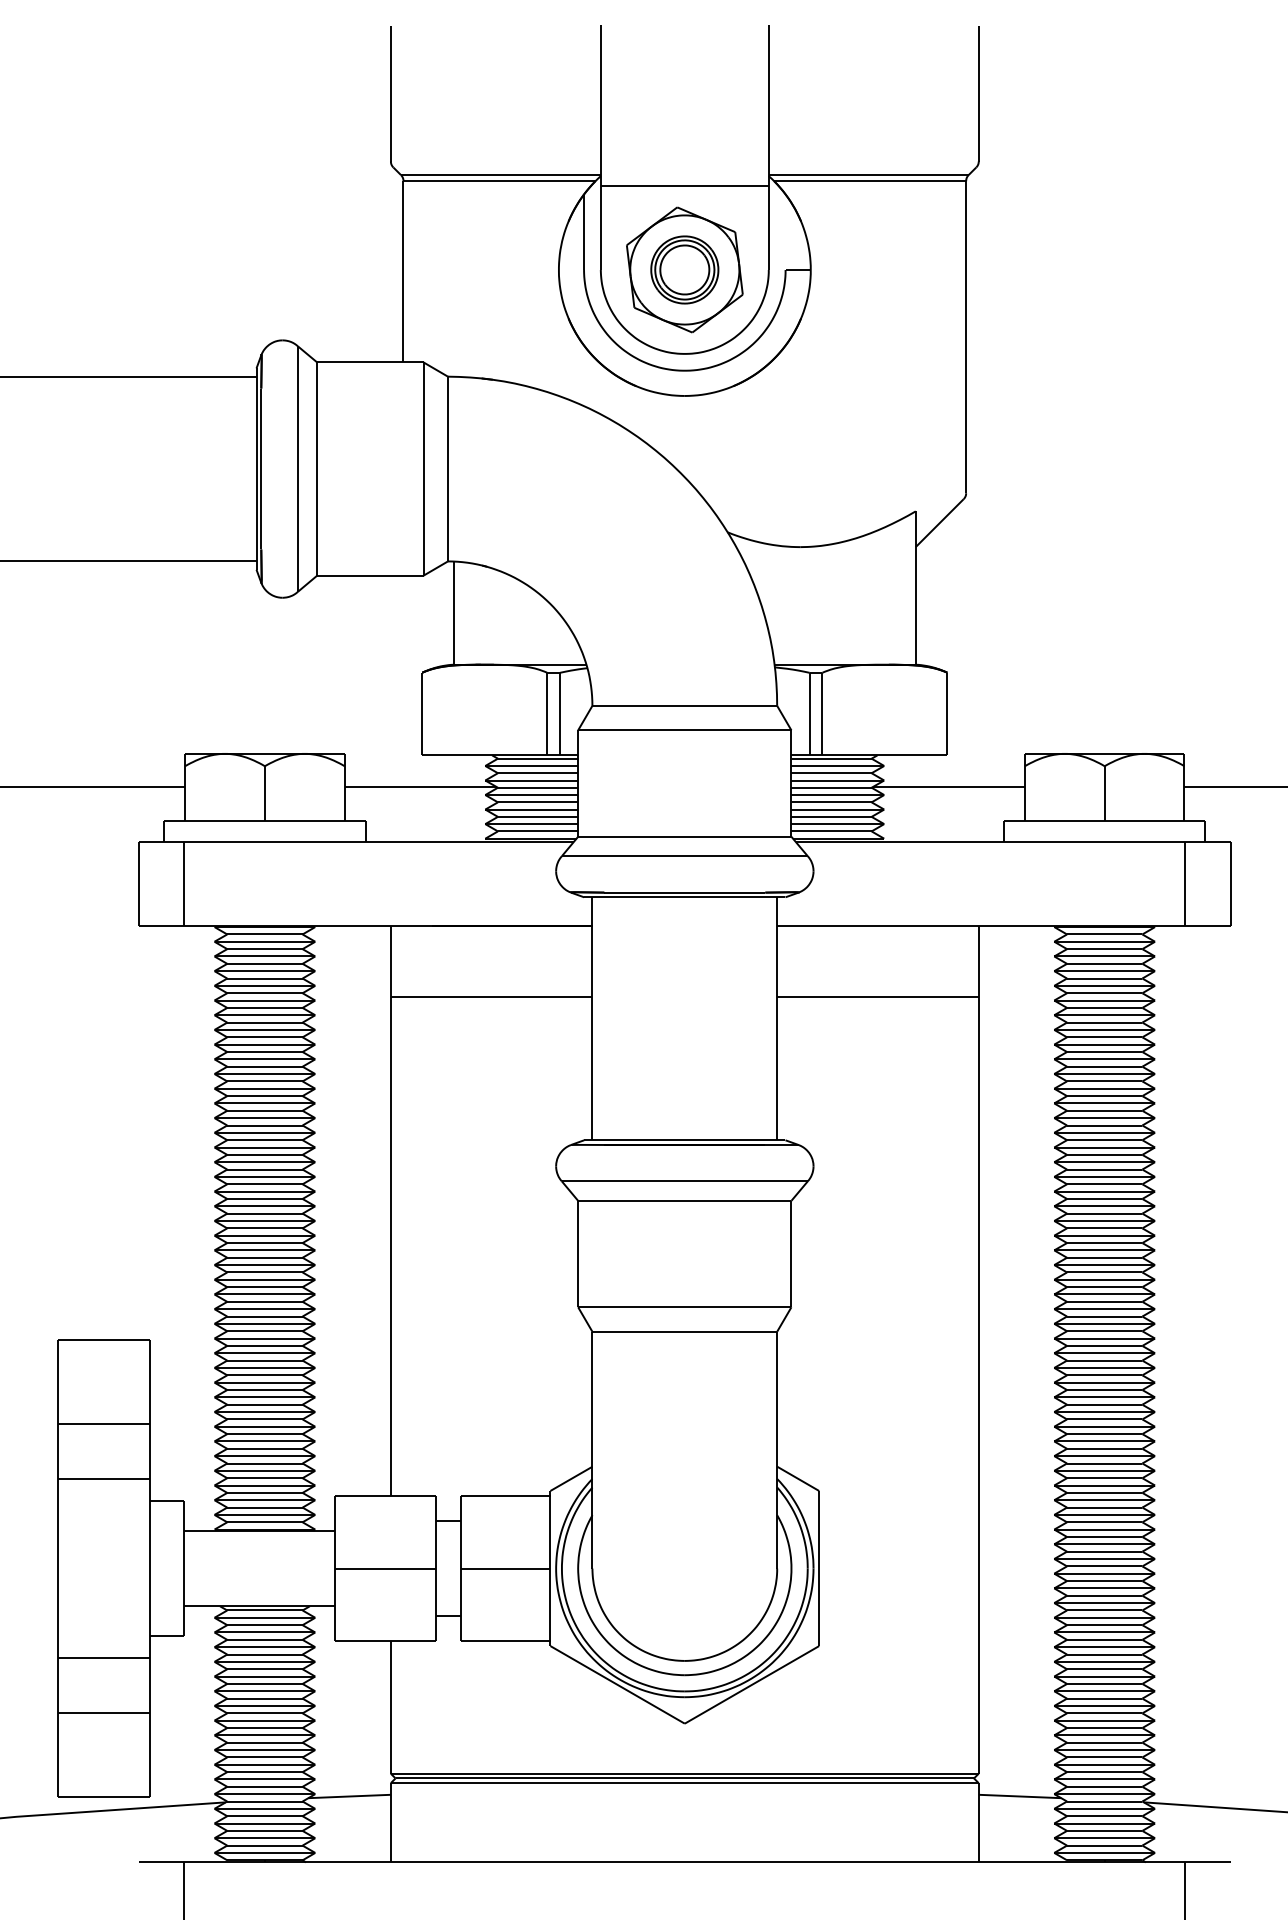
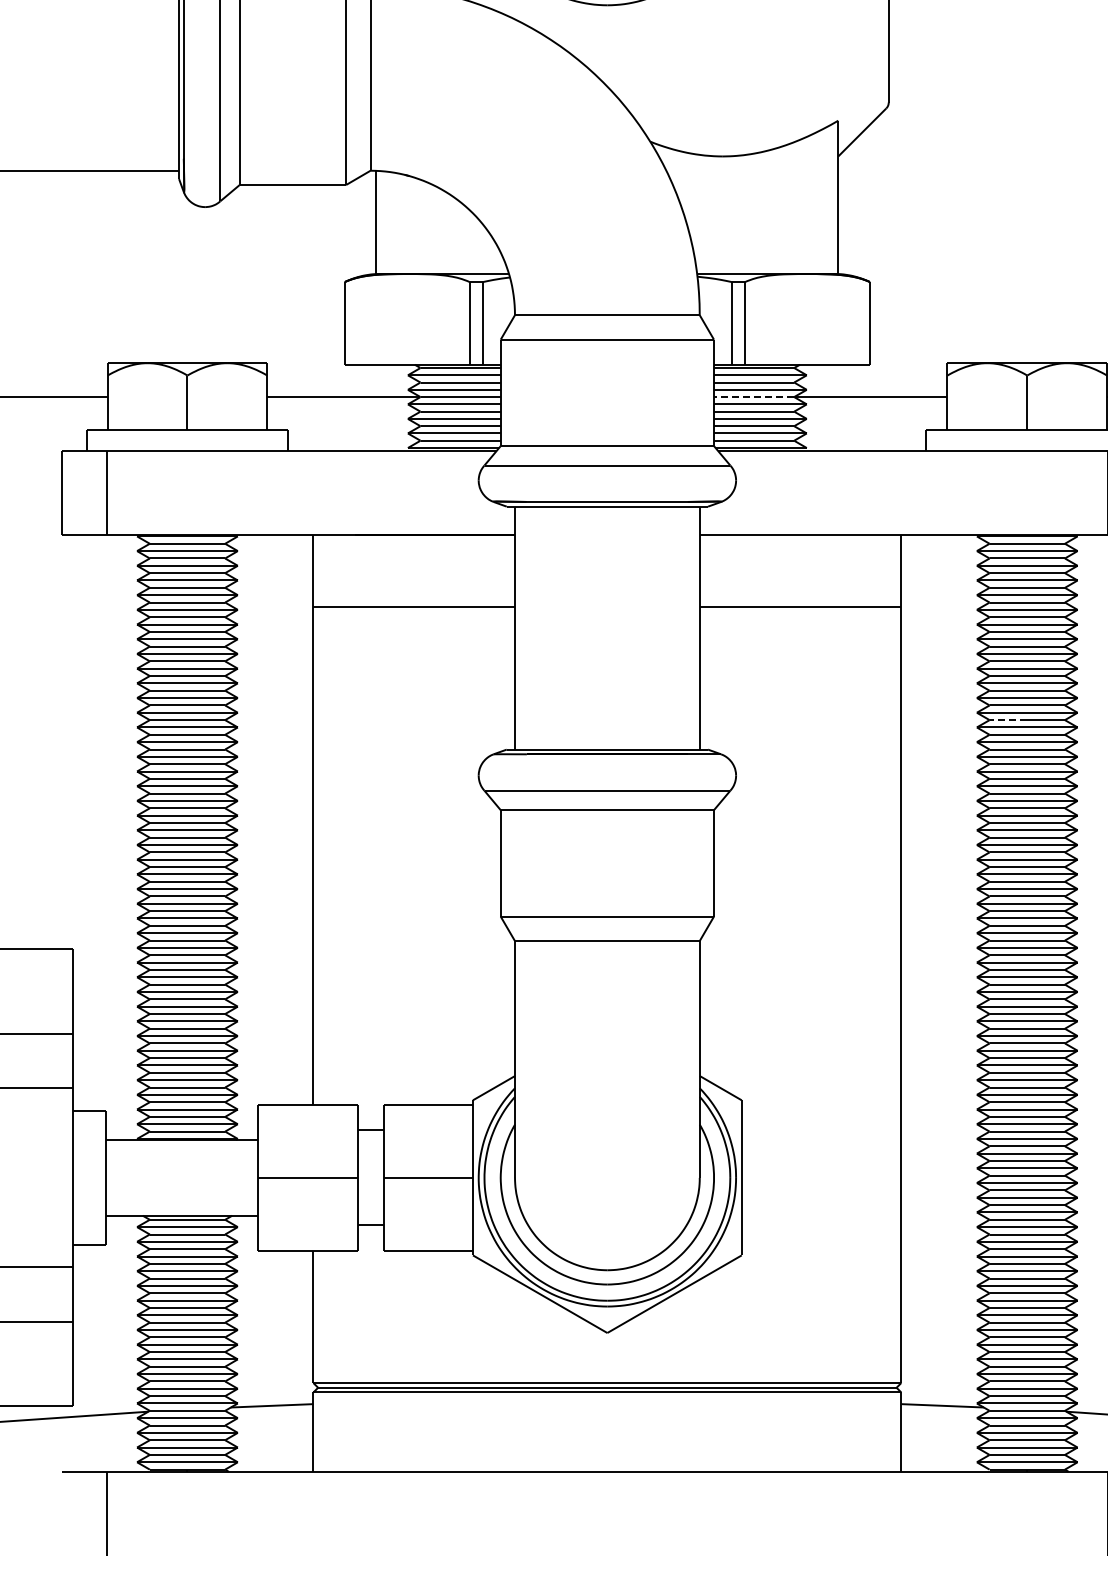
line: (831, 787) -> (754, 396), solid -> dashed
line: (1085, 1110) -> (1008, 719), solid -> dashed

